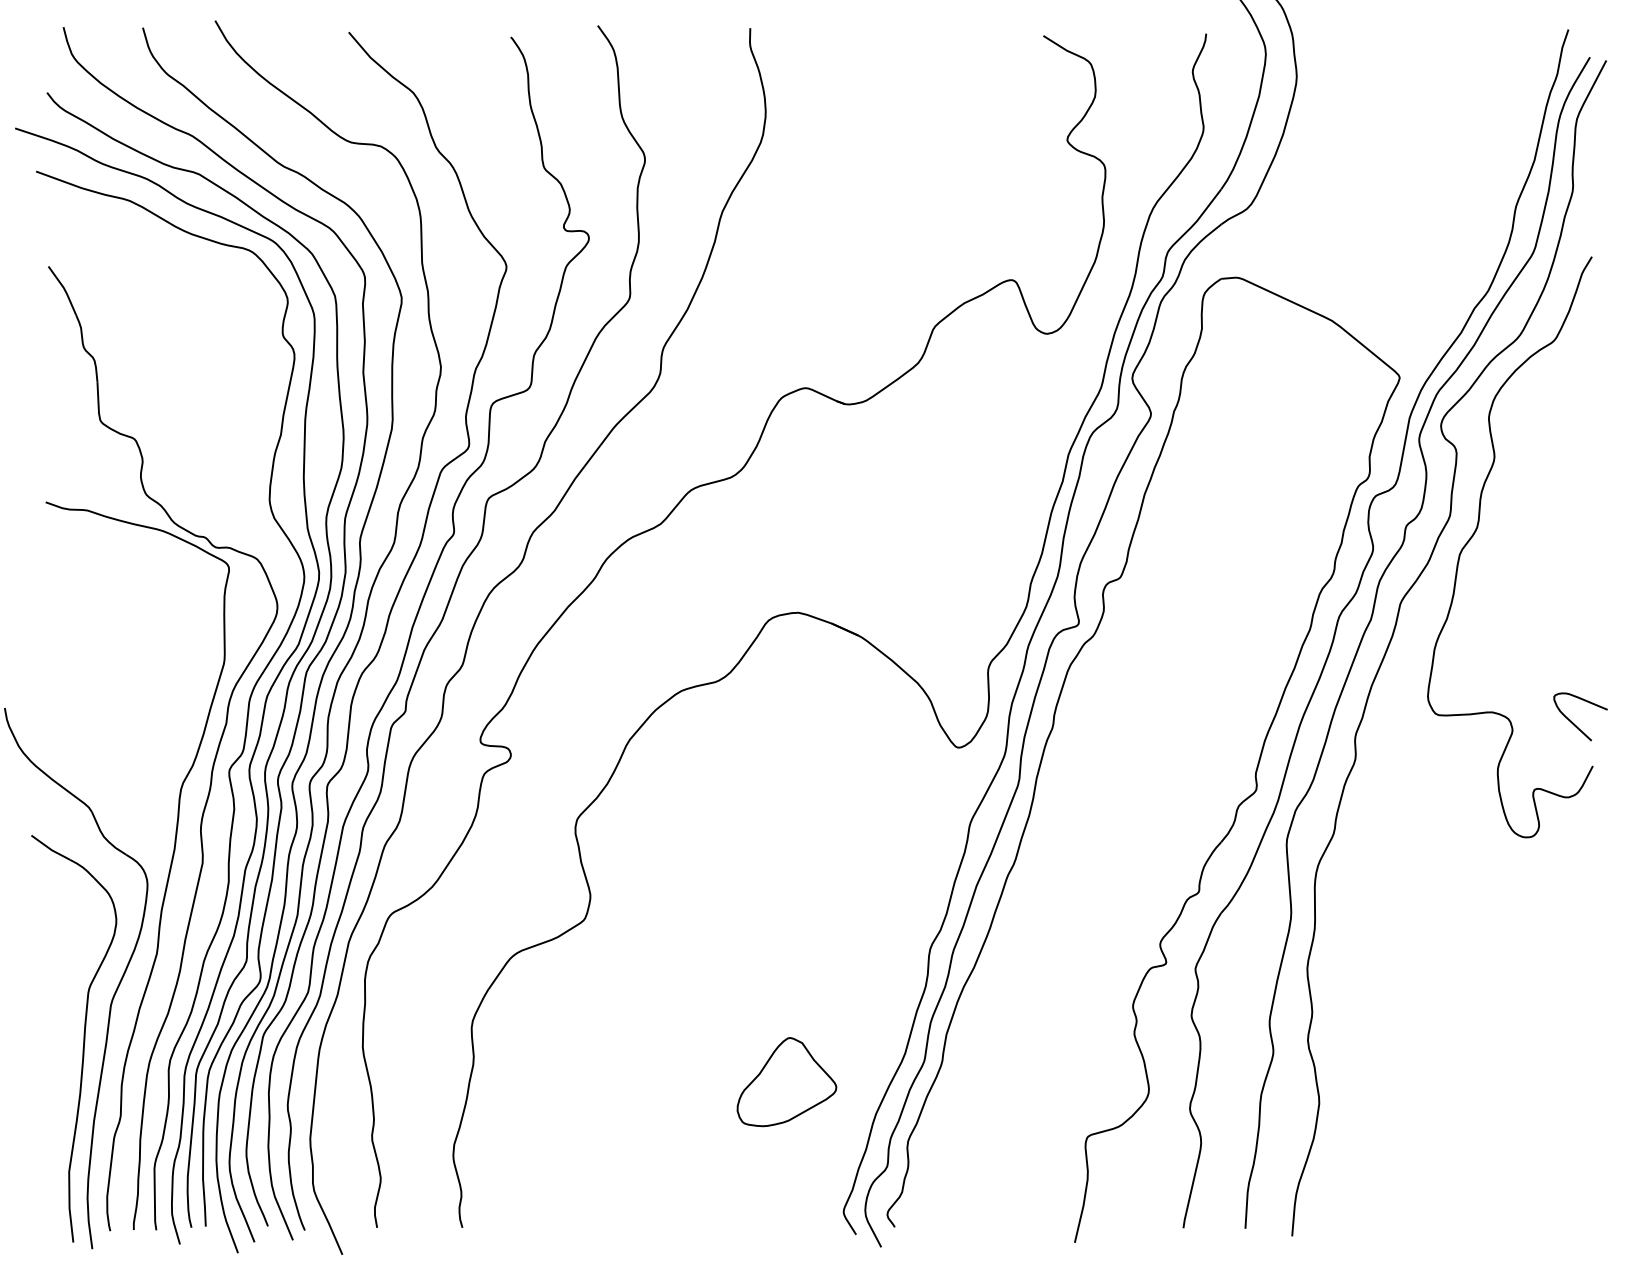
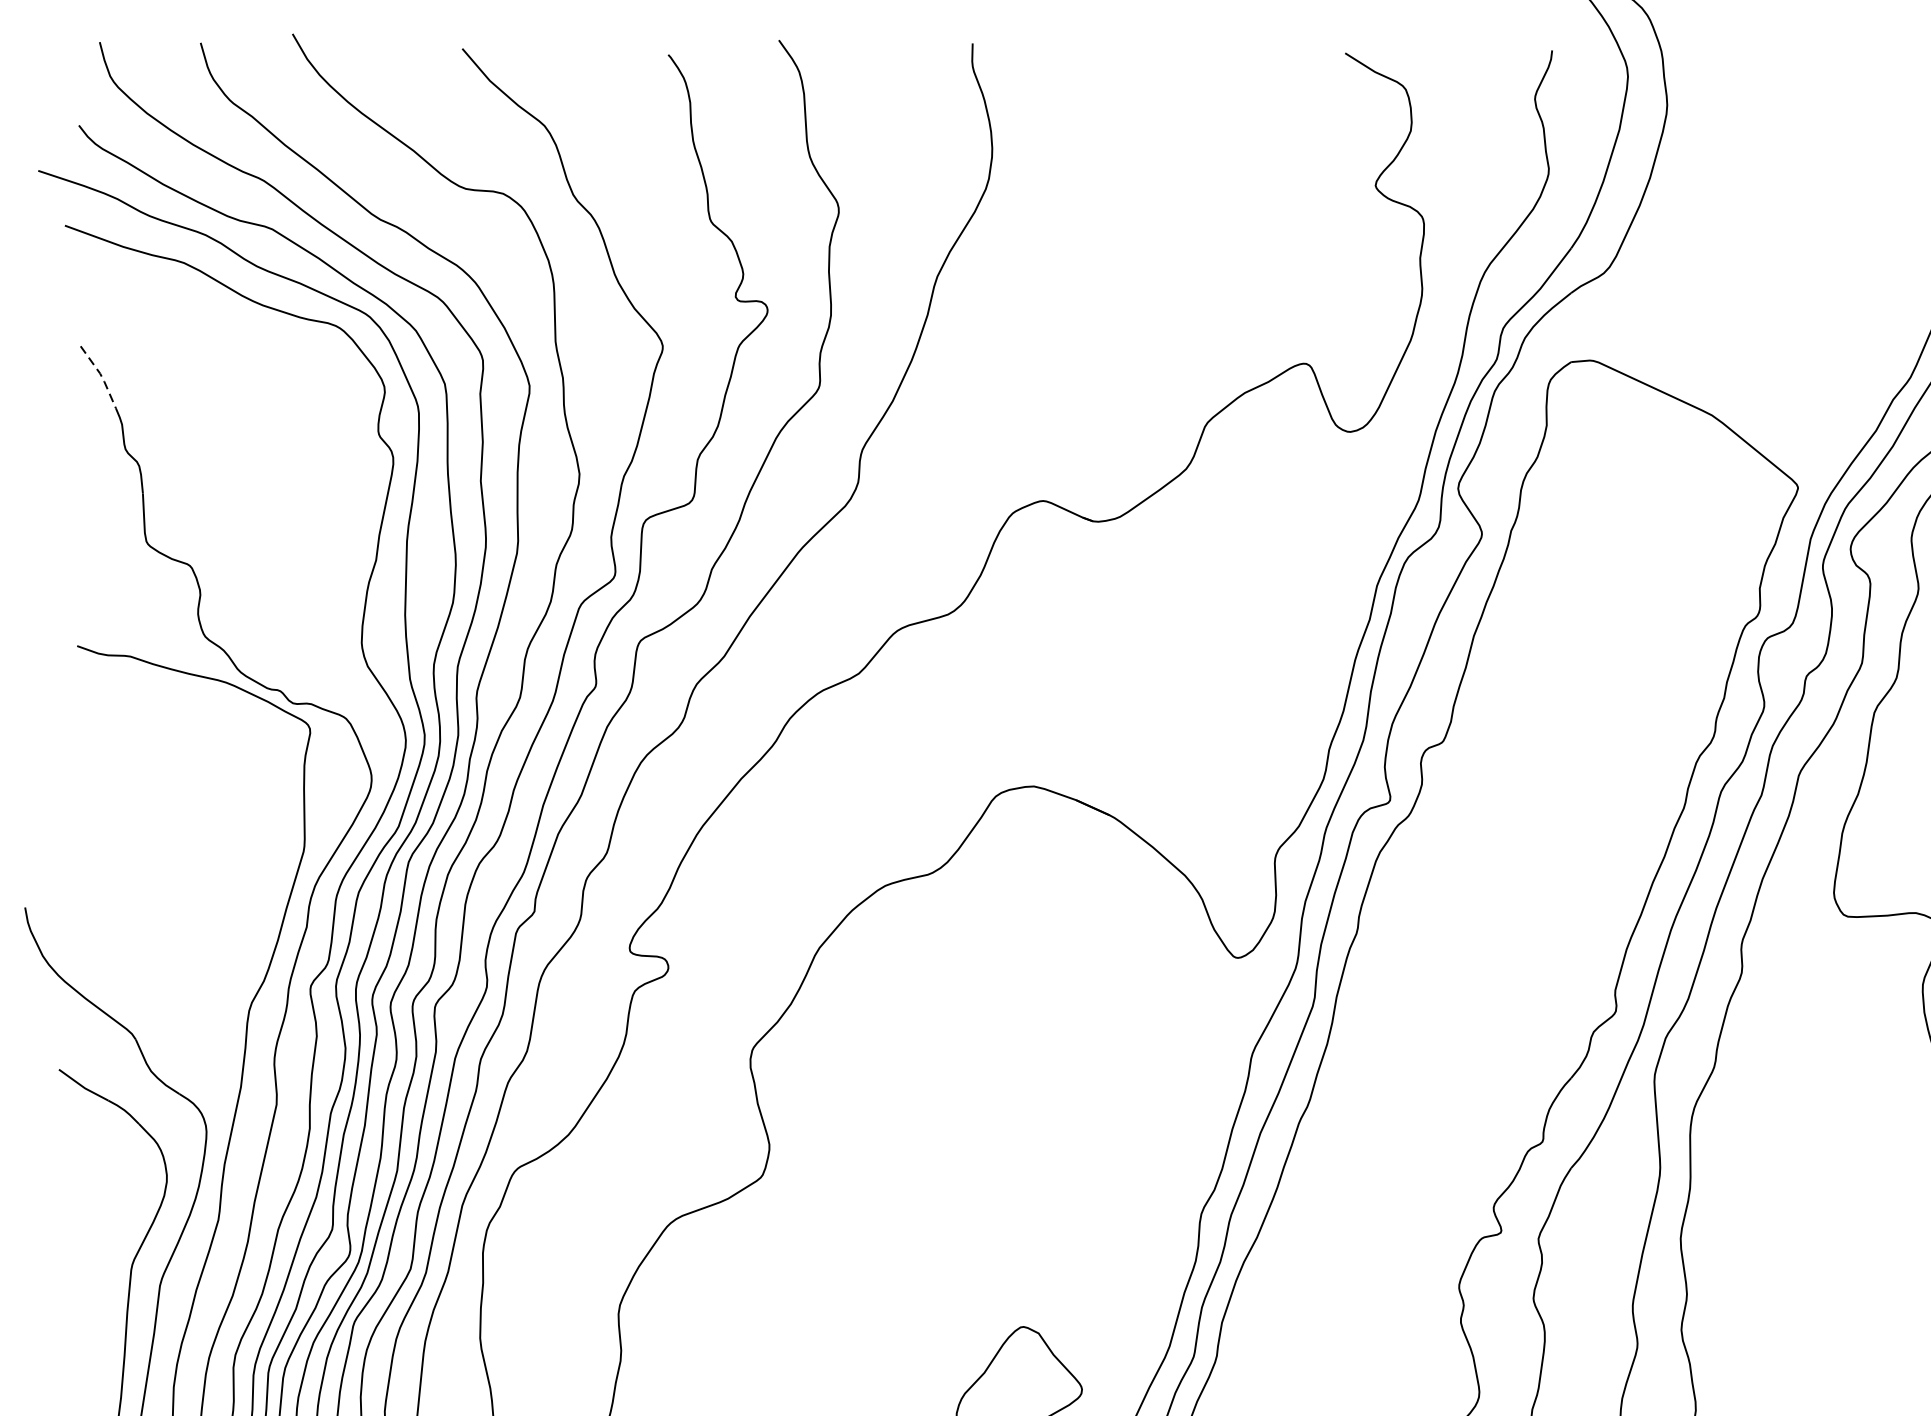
line: (64, 289) -> (101, 375), solid -> dashed

